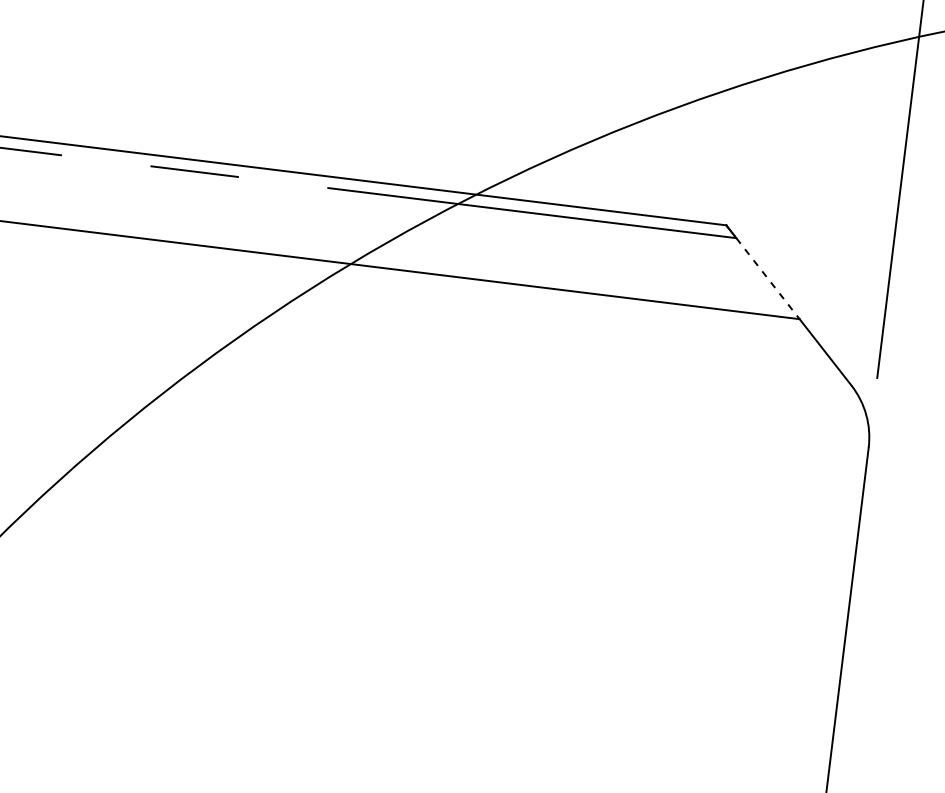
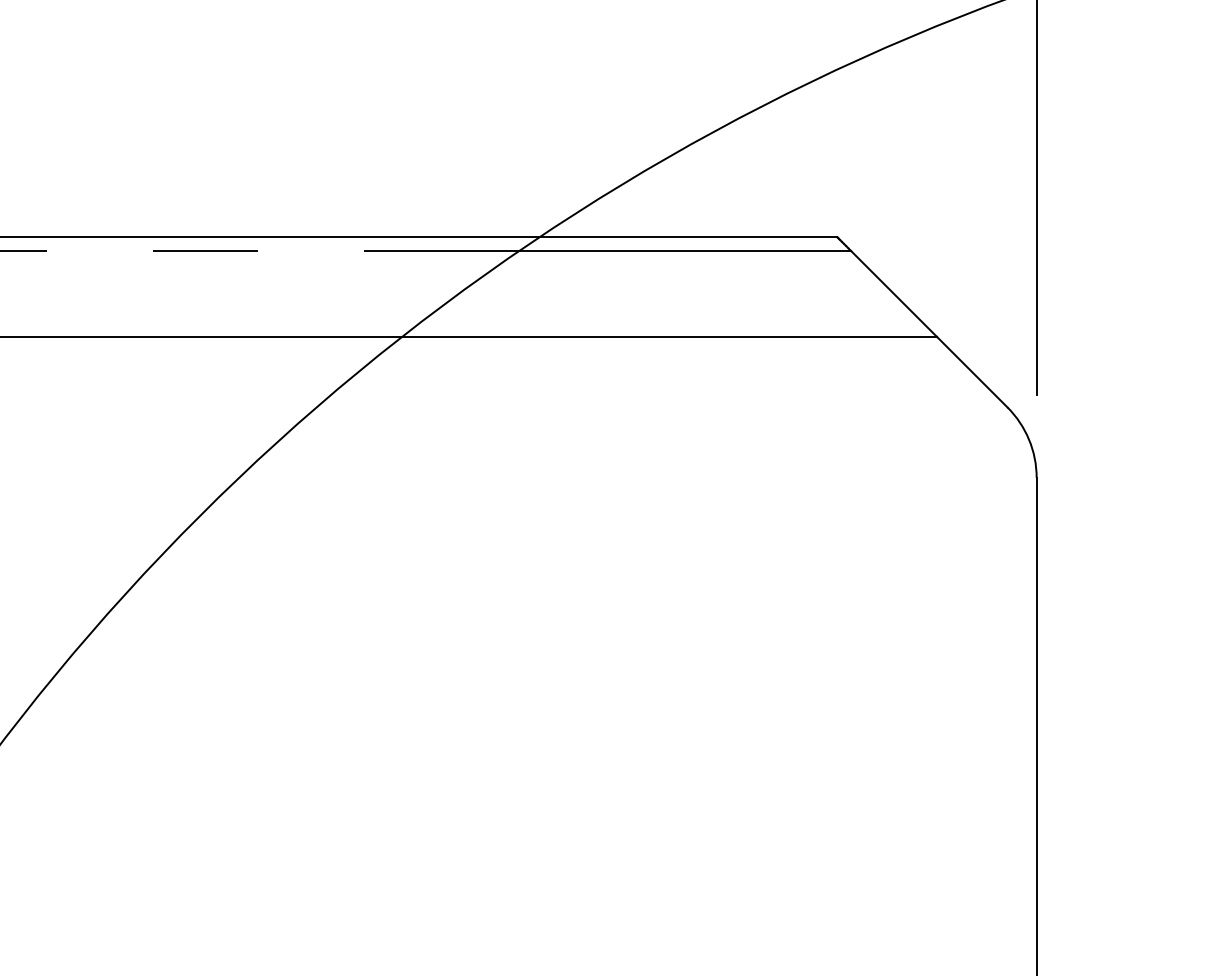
line: (768, 278) -> (894, 293), dashed -> solid

